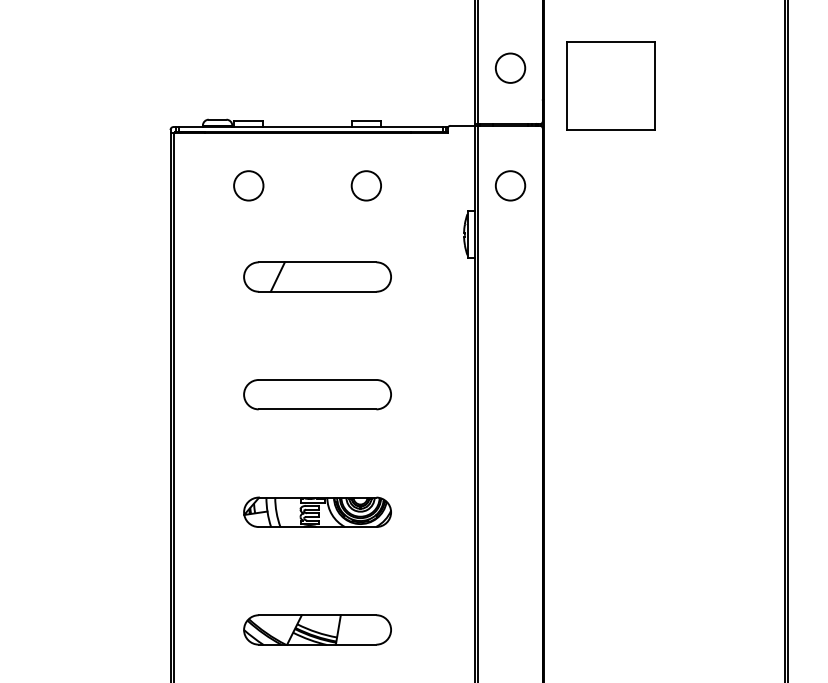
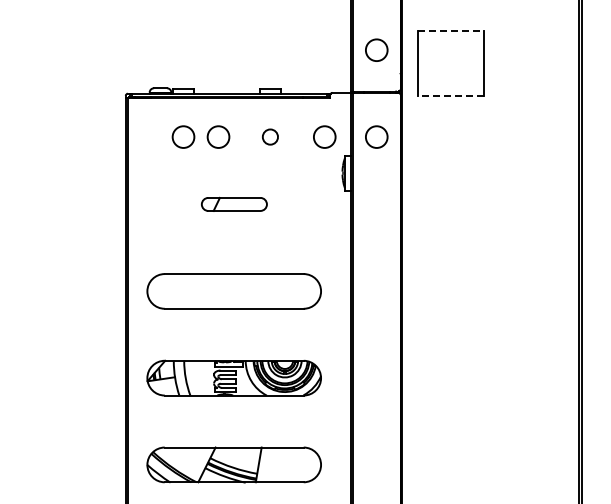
line: (611, 41) -> (451, 30), solid -> dashed
line: (611, 129) -> (451, 95), solid -> dashed
circle: (296, 185) -> (218, 136), added
circle: (366, 185) -> (270, 136), size x0.7
circle: (439, 185) -> (324, 136), added
part: (317, 277) -> (234, 204), size x0.6
part: (317, 393) -> (234, 290), size x1.6
part: (317, 511) -> (234, 377), size x1.6
part: (317, 629) -> (234, 464), size x1.6

